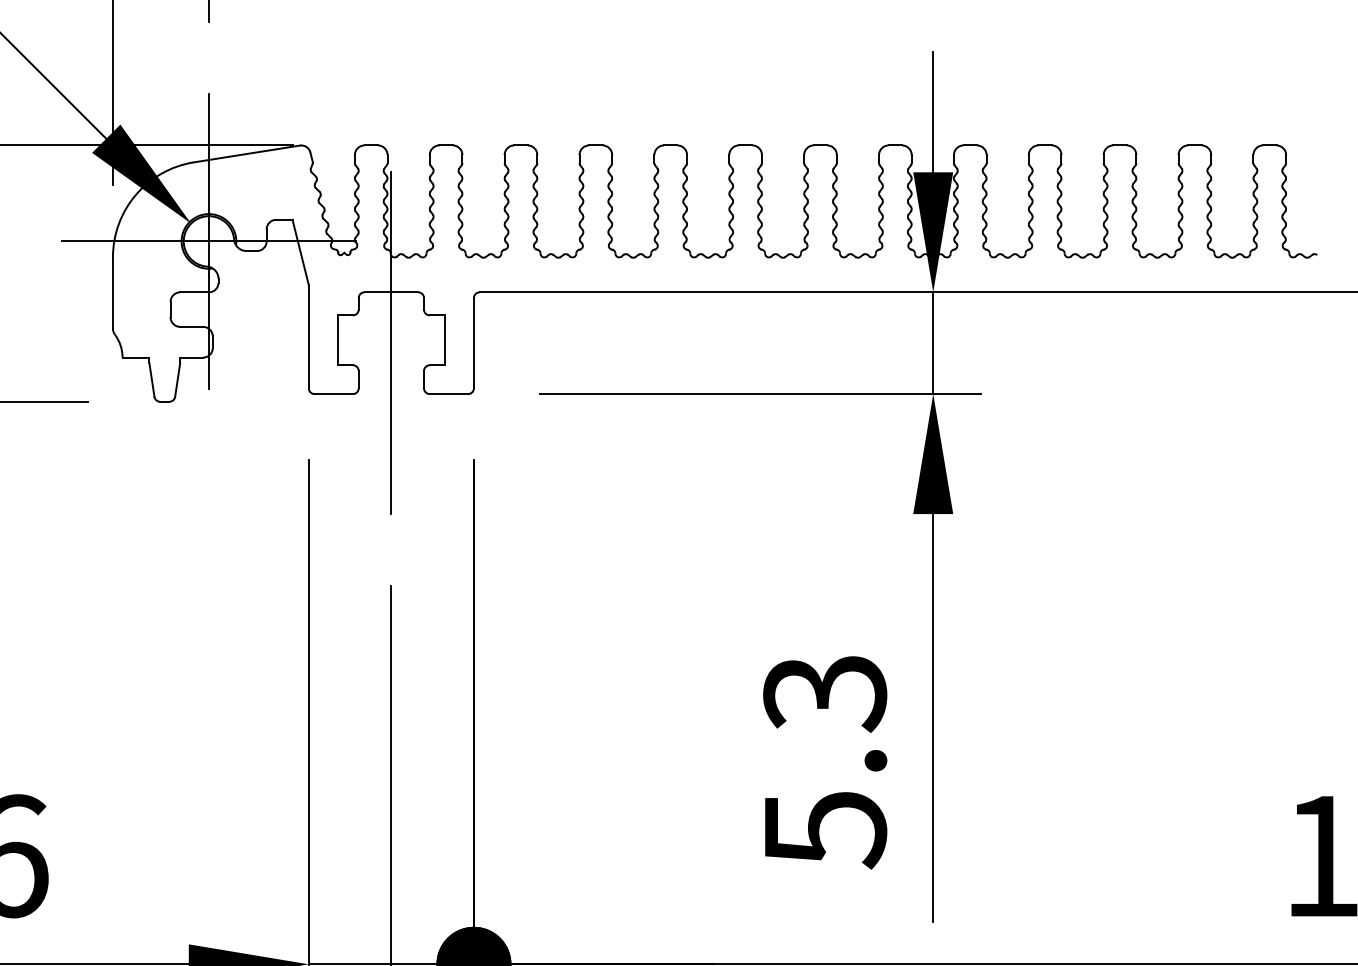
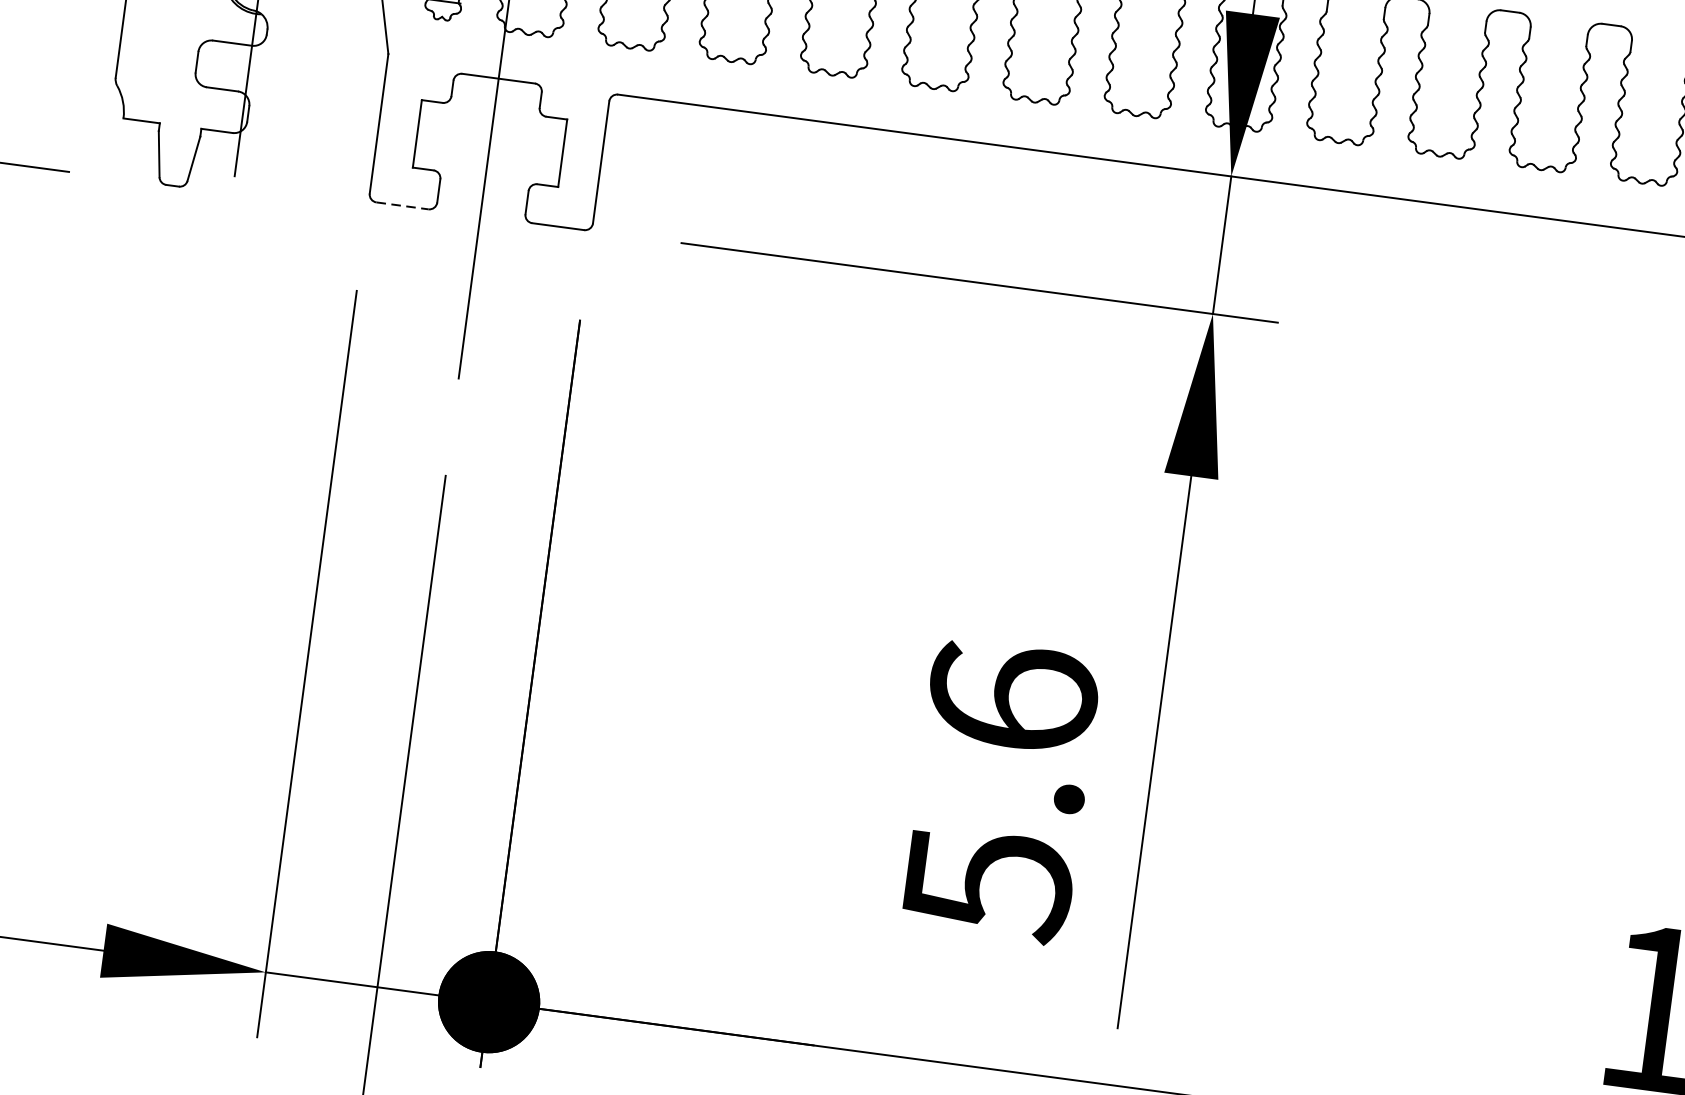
line: (334, 394) -> (403, 206), solid -> dashed
text: (825, 693) -> (1013, 699), 5.3 -> 5.6

